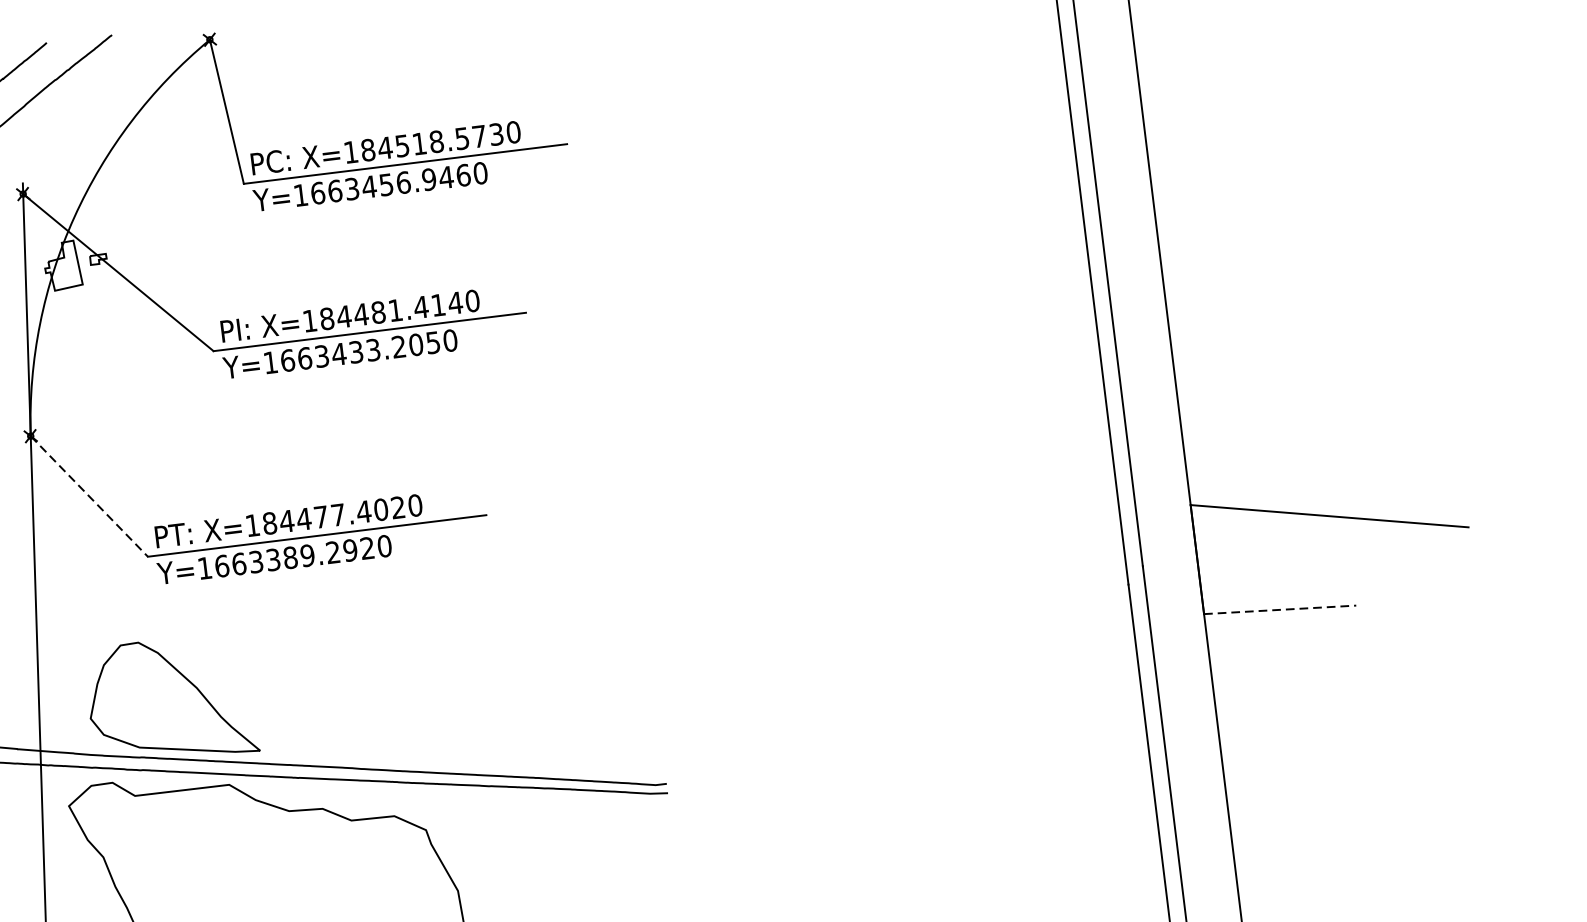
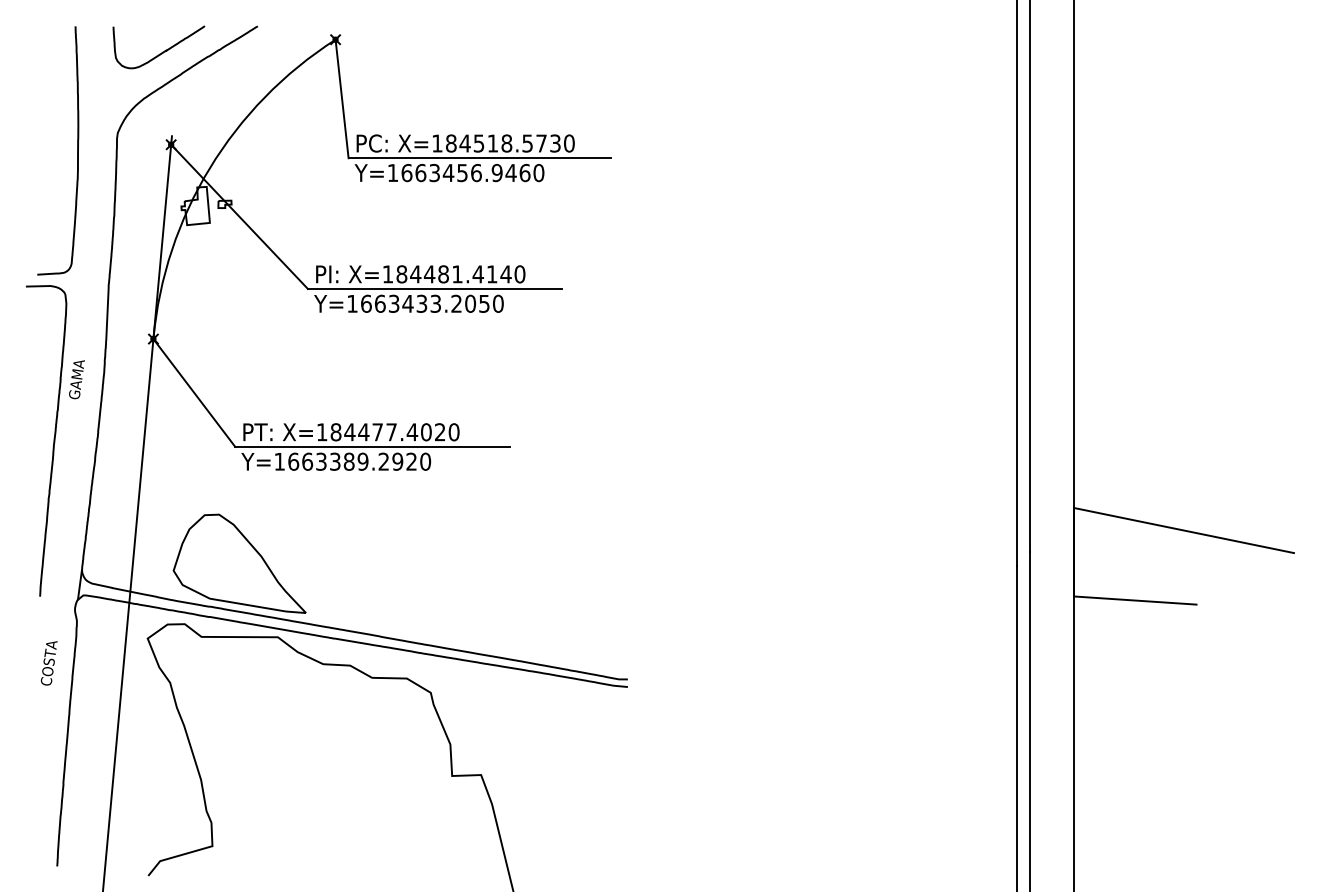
line: (89, 495) -> (194, 392), dashed -> solid
line: (1280, 609) -> (1135, 600), dashed -> solid

